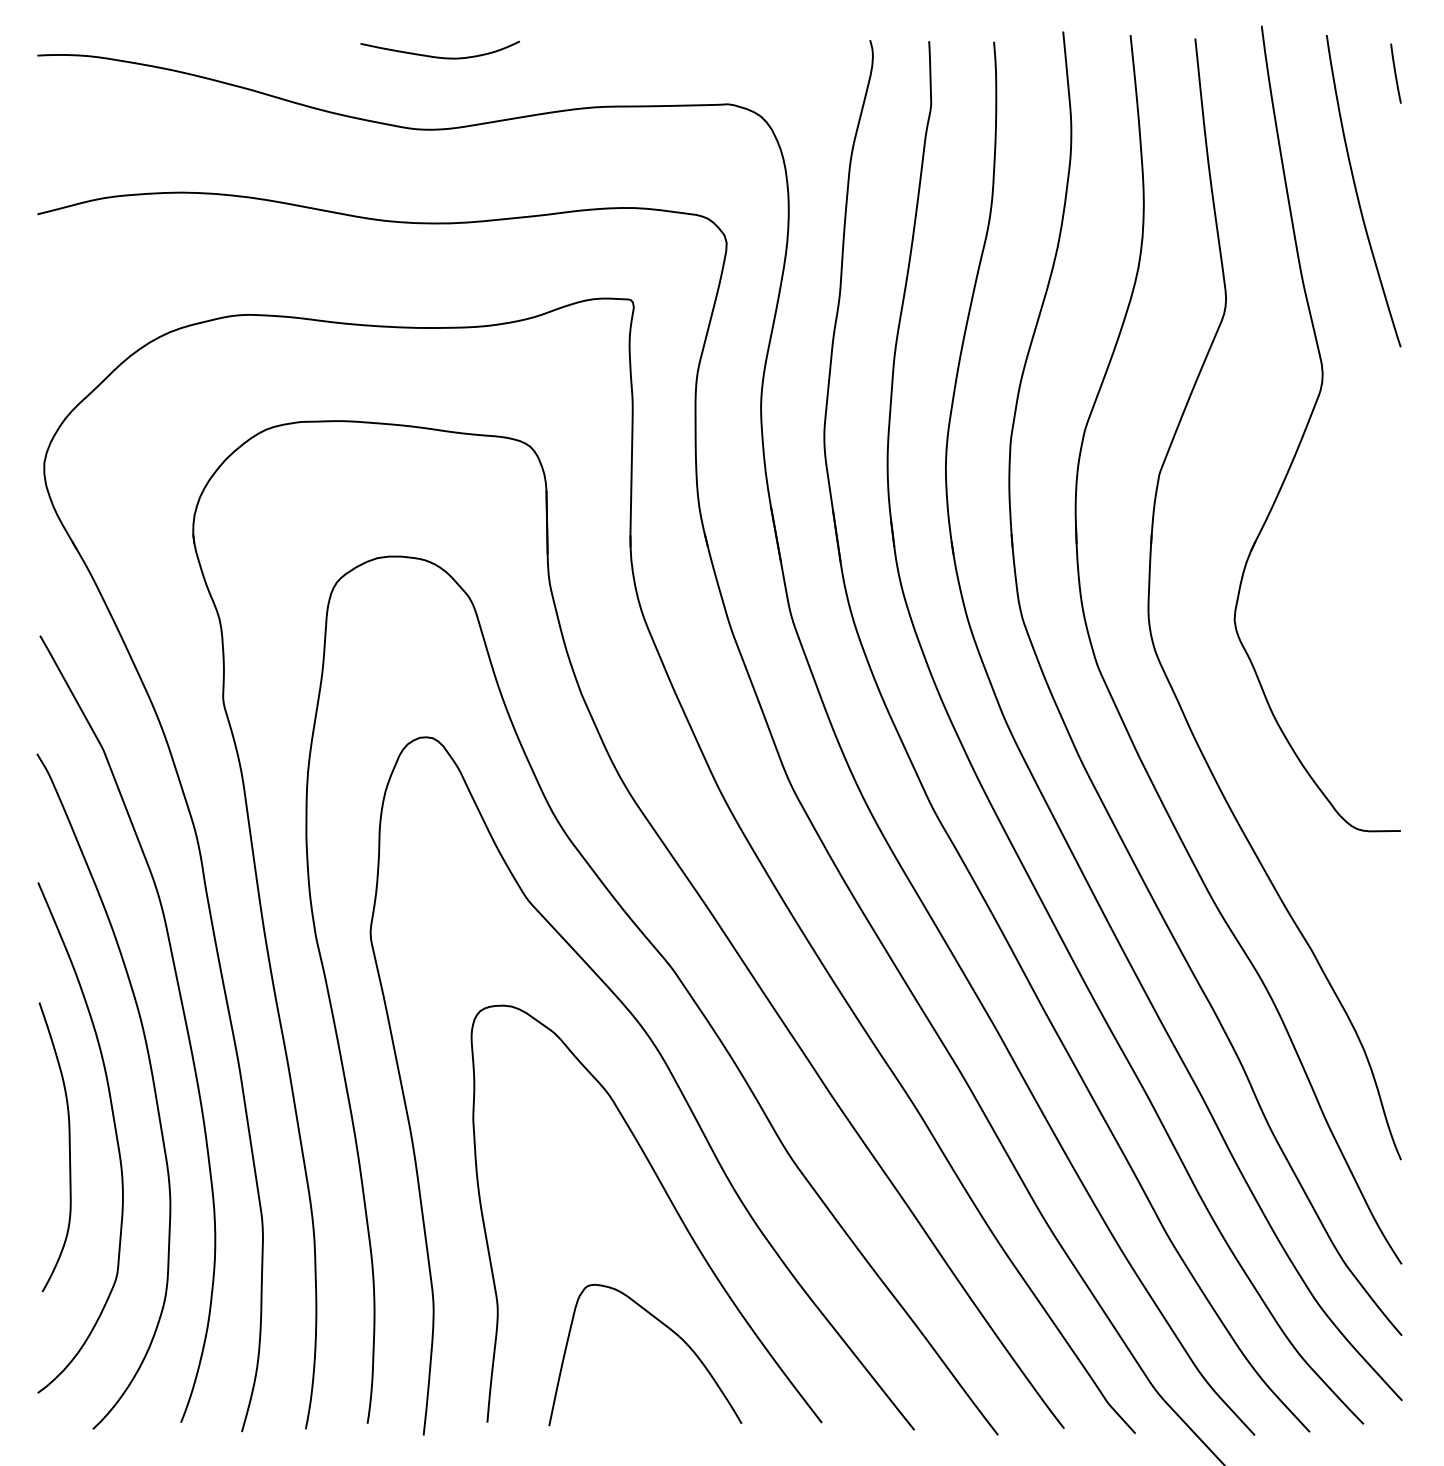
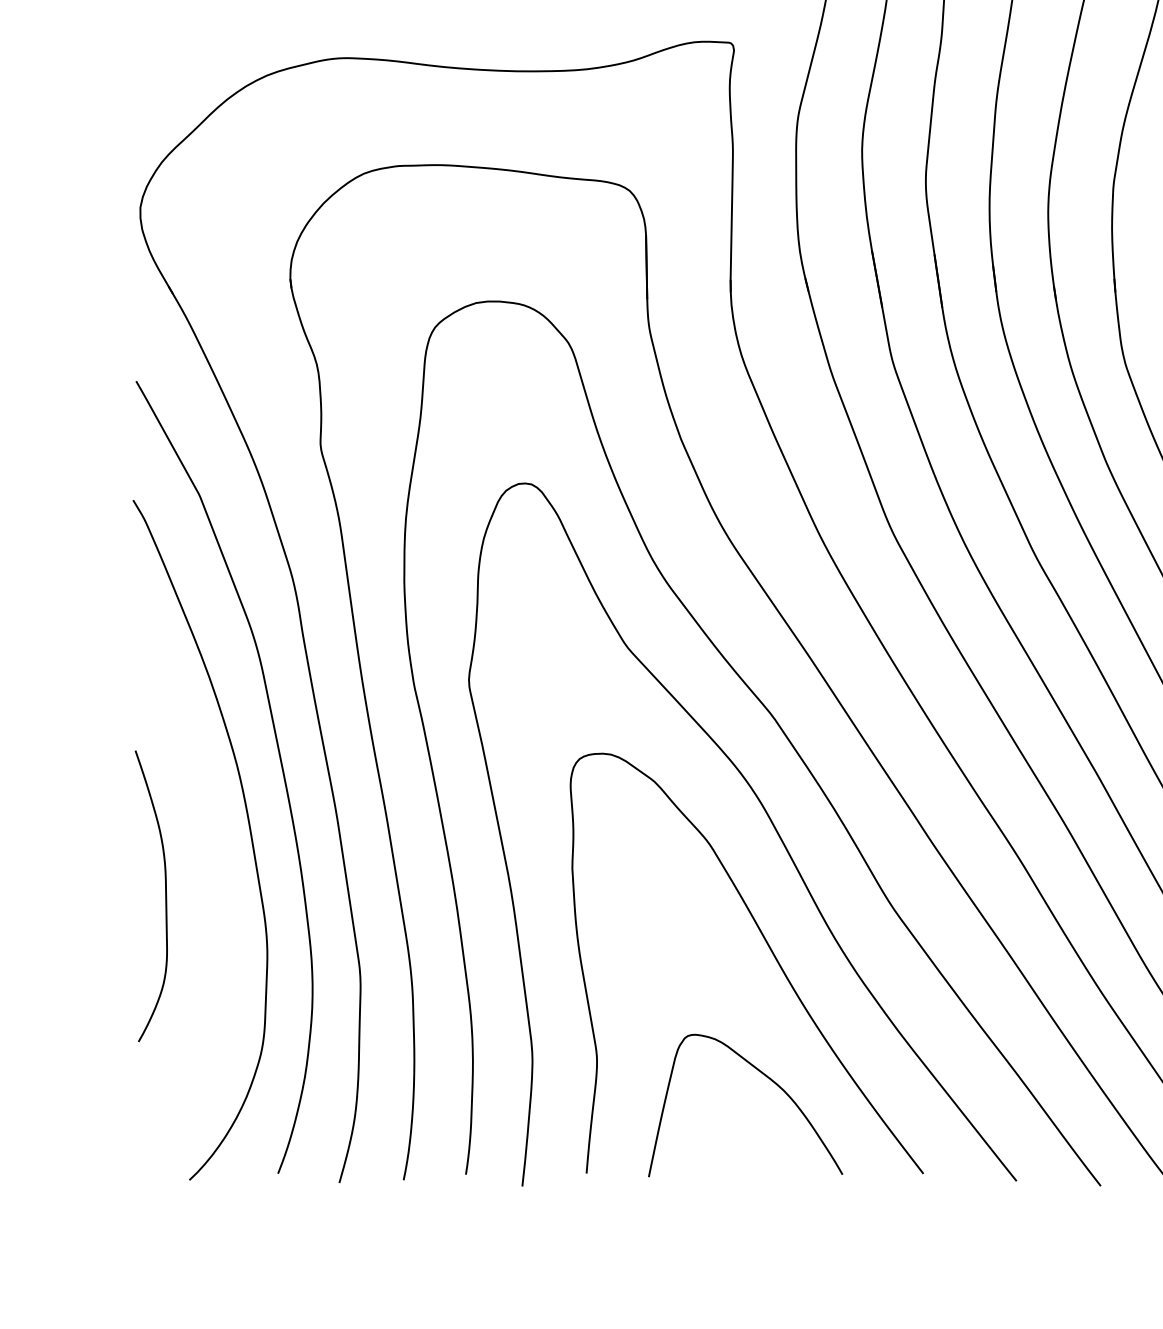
curve: (114, 1130) -> (211, 879), removed

